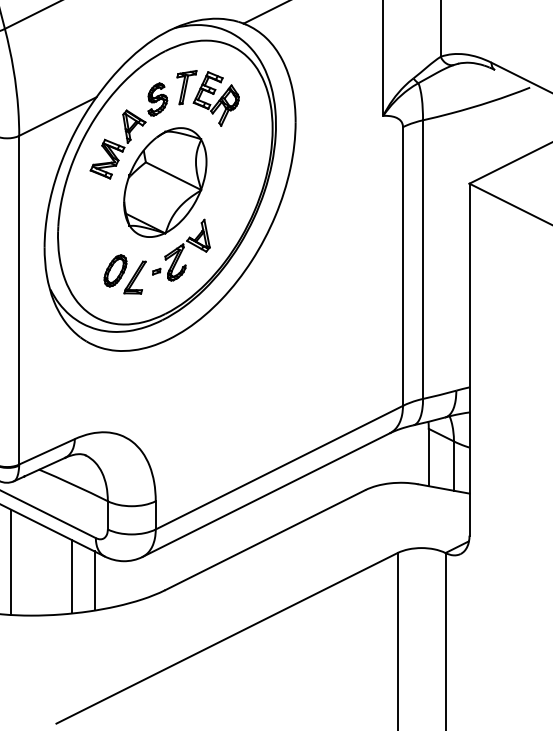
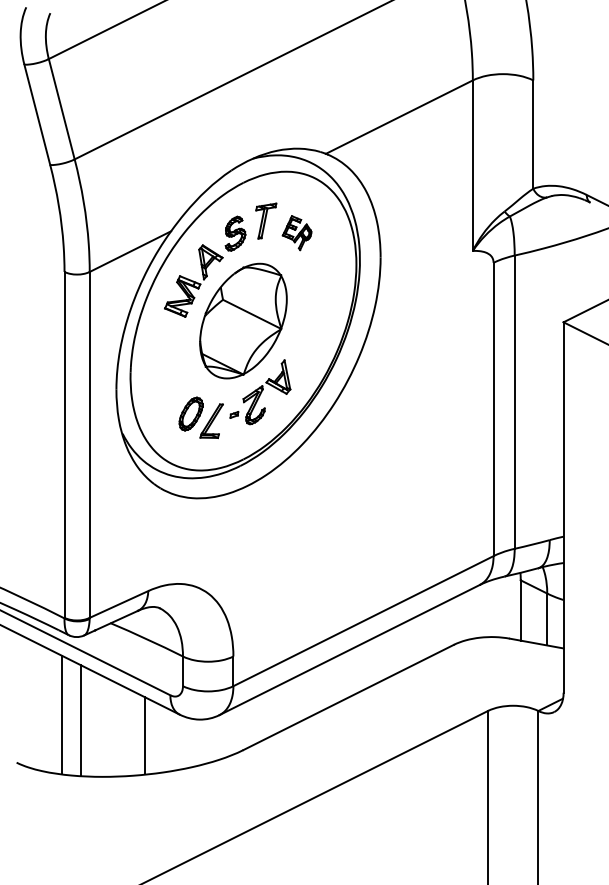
part: (215, 98) -> (296, 232), size x0.6
line: (95, 581) -> (169, 740), removed

